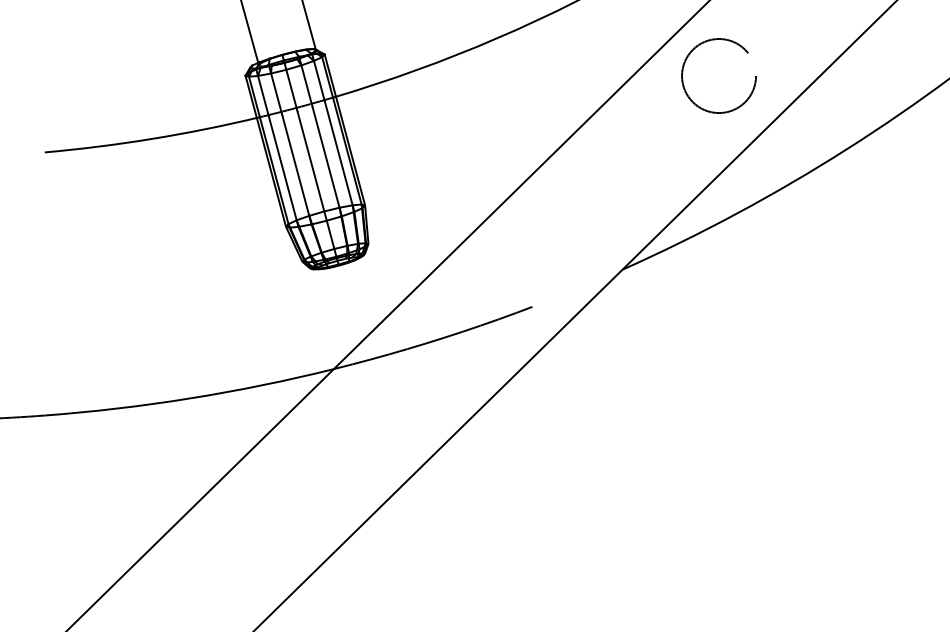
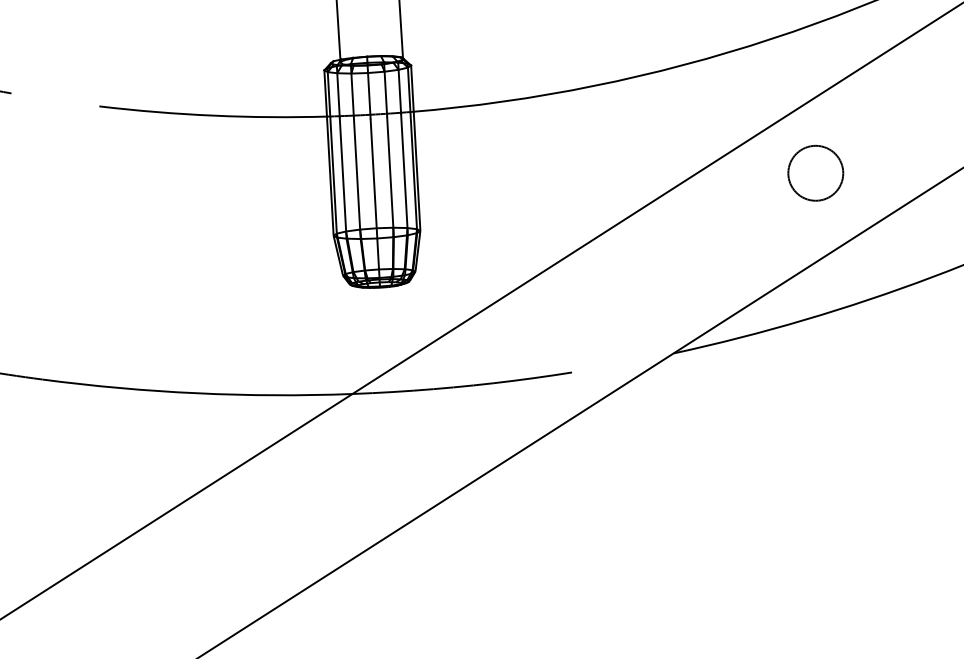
circle: (718, 75) -> (815, 172), size x0.7

